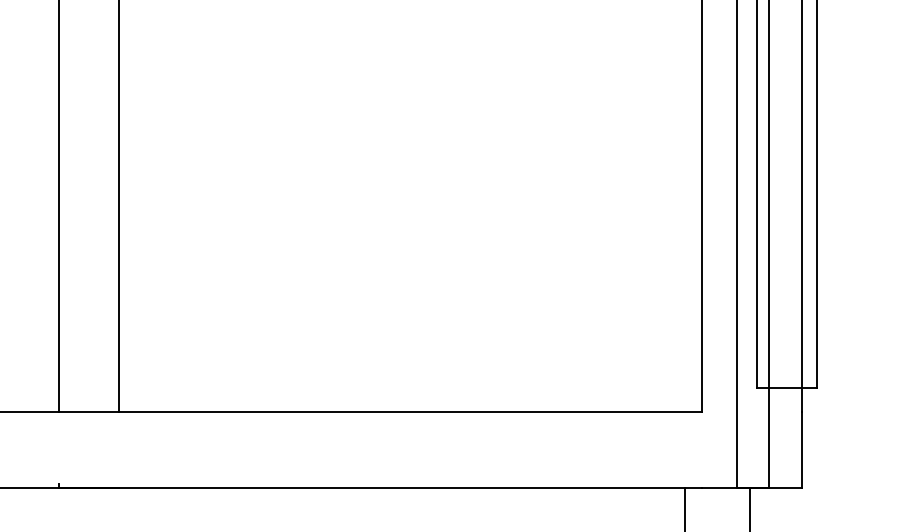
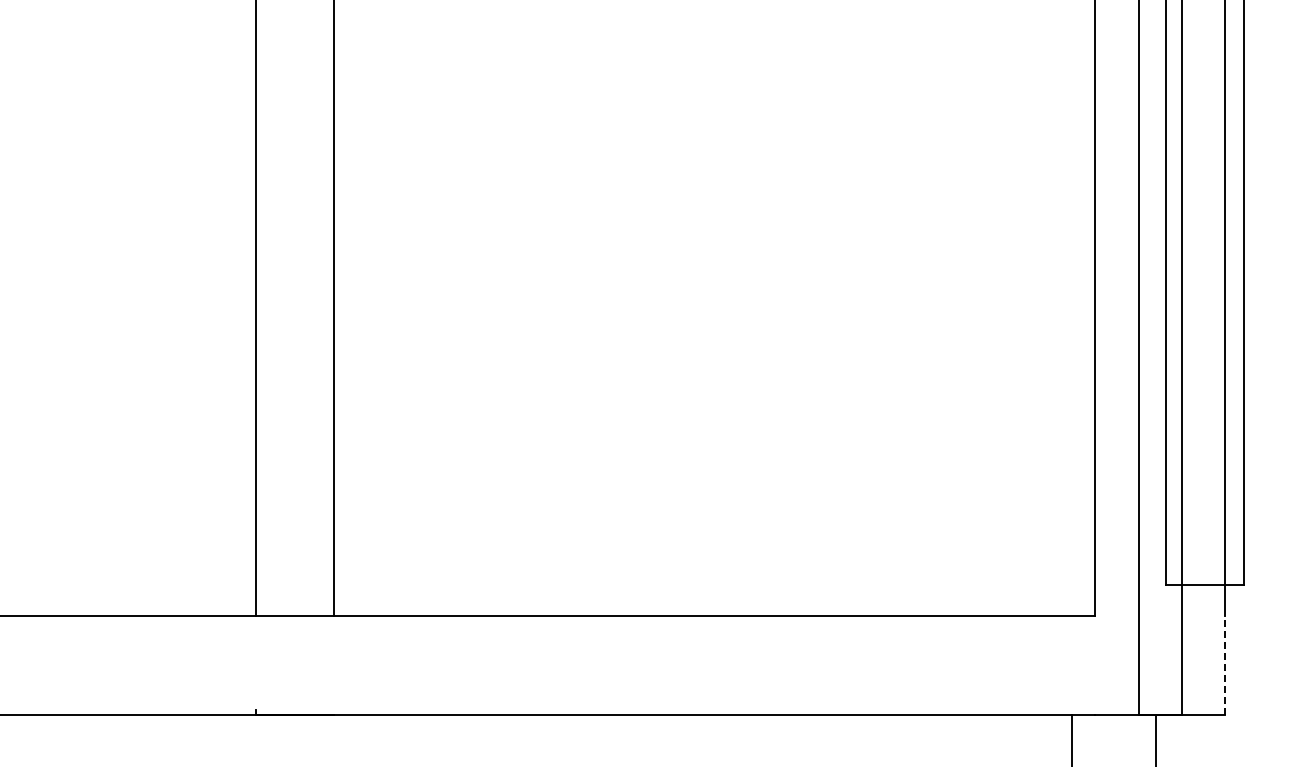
line: (801, 449) -> (1224, 665), solid -> dashed

